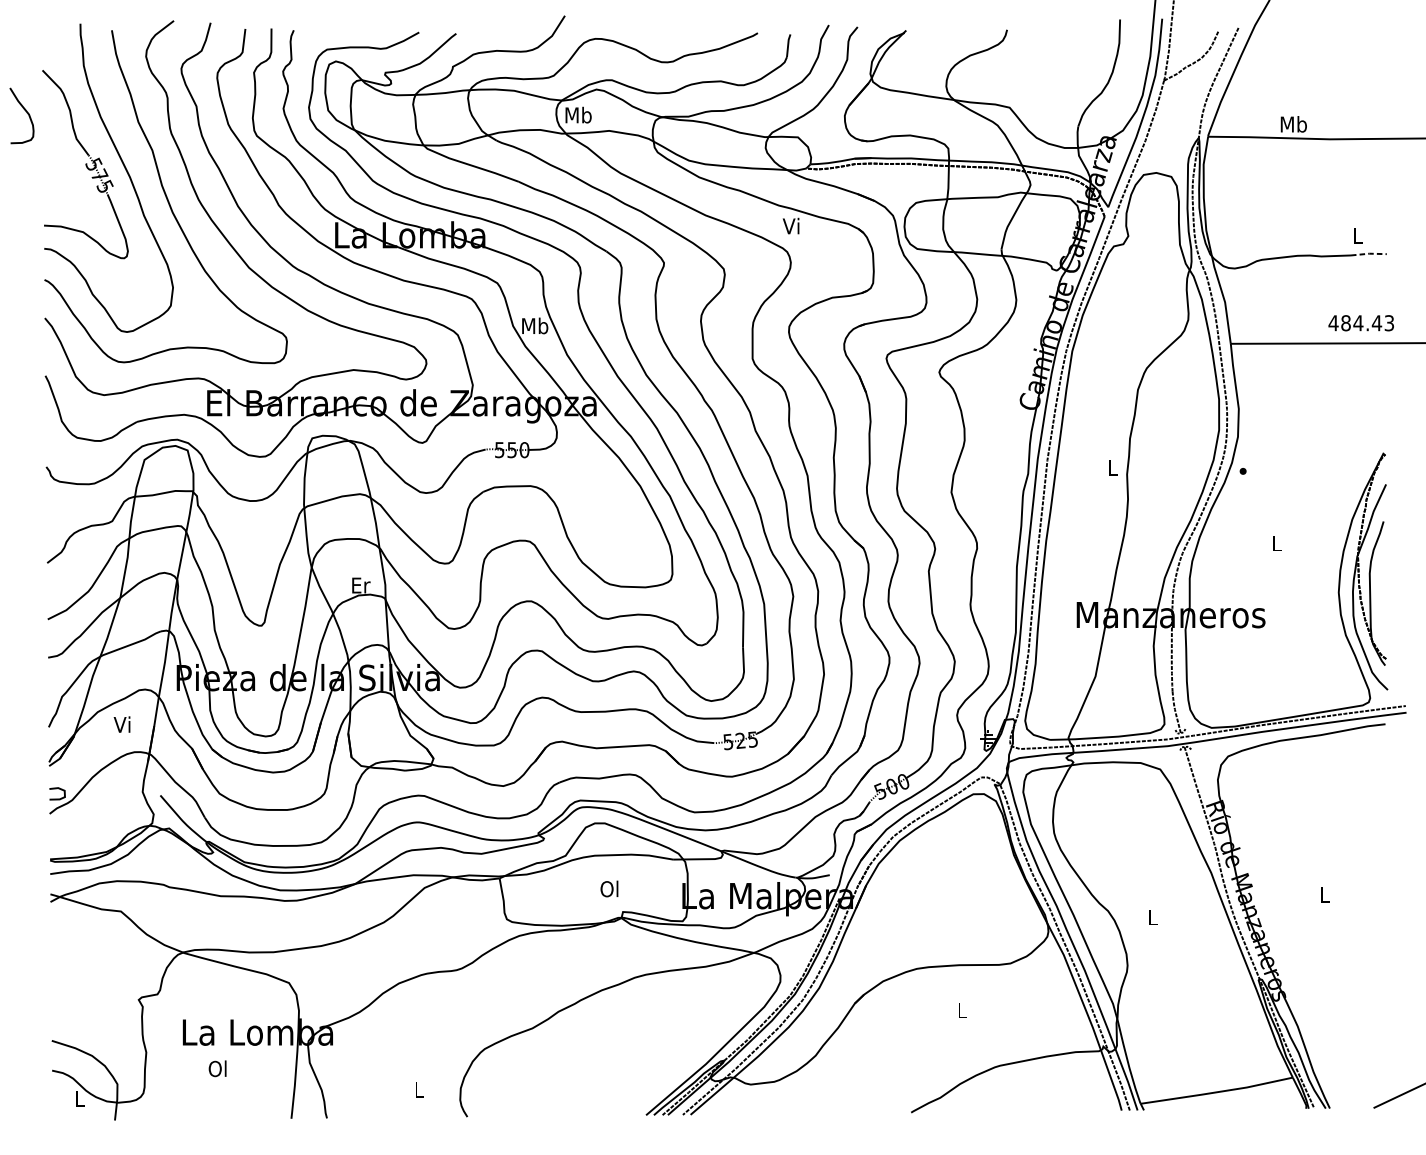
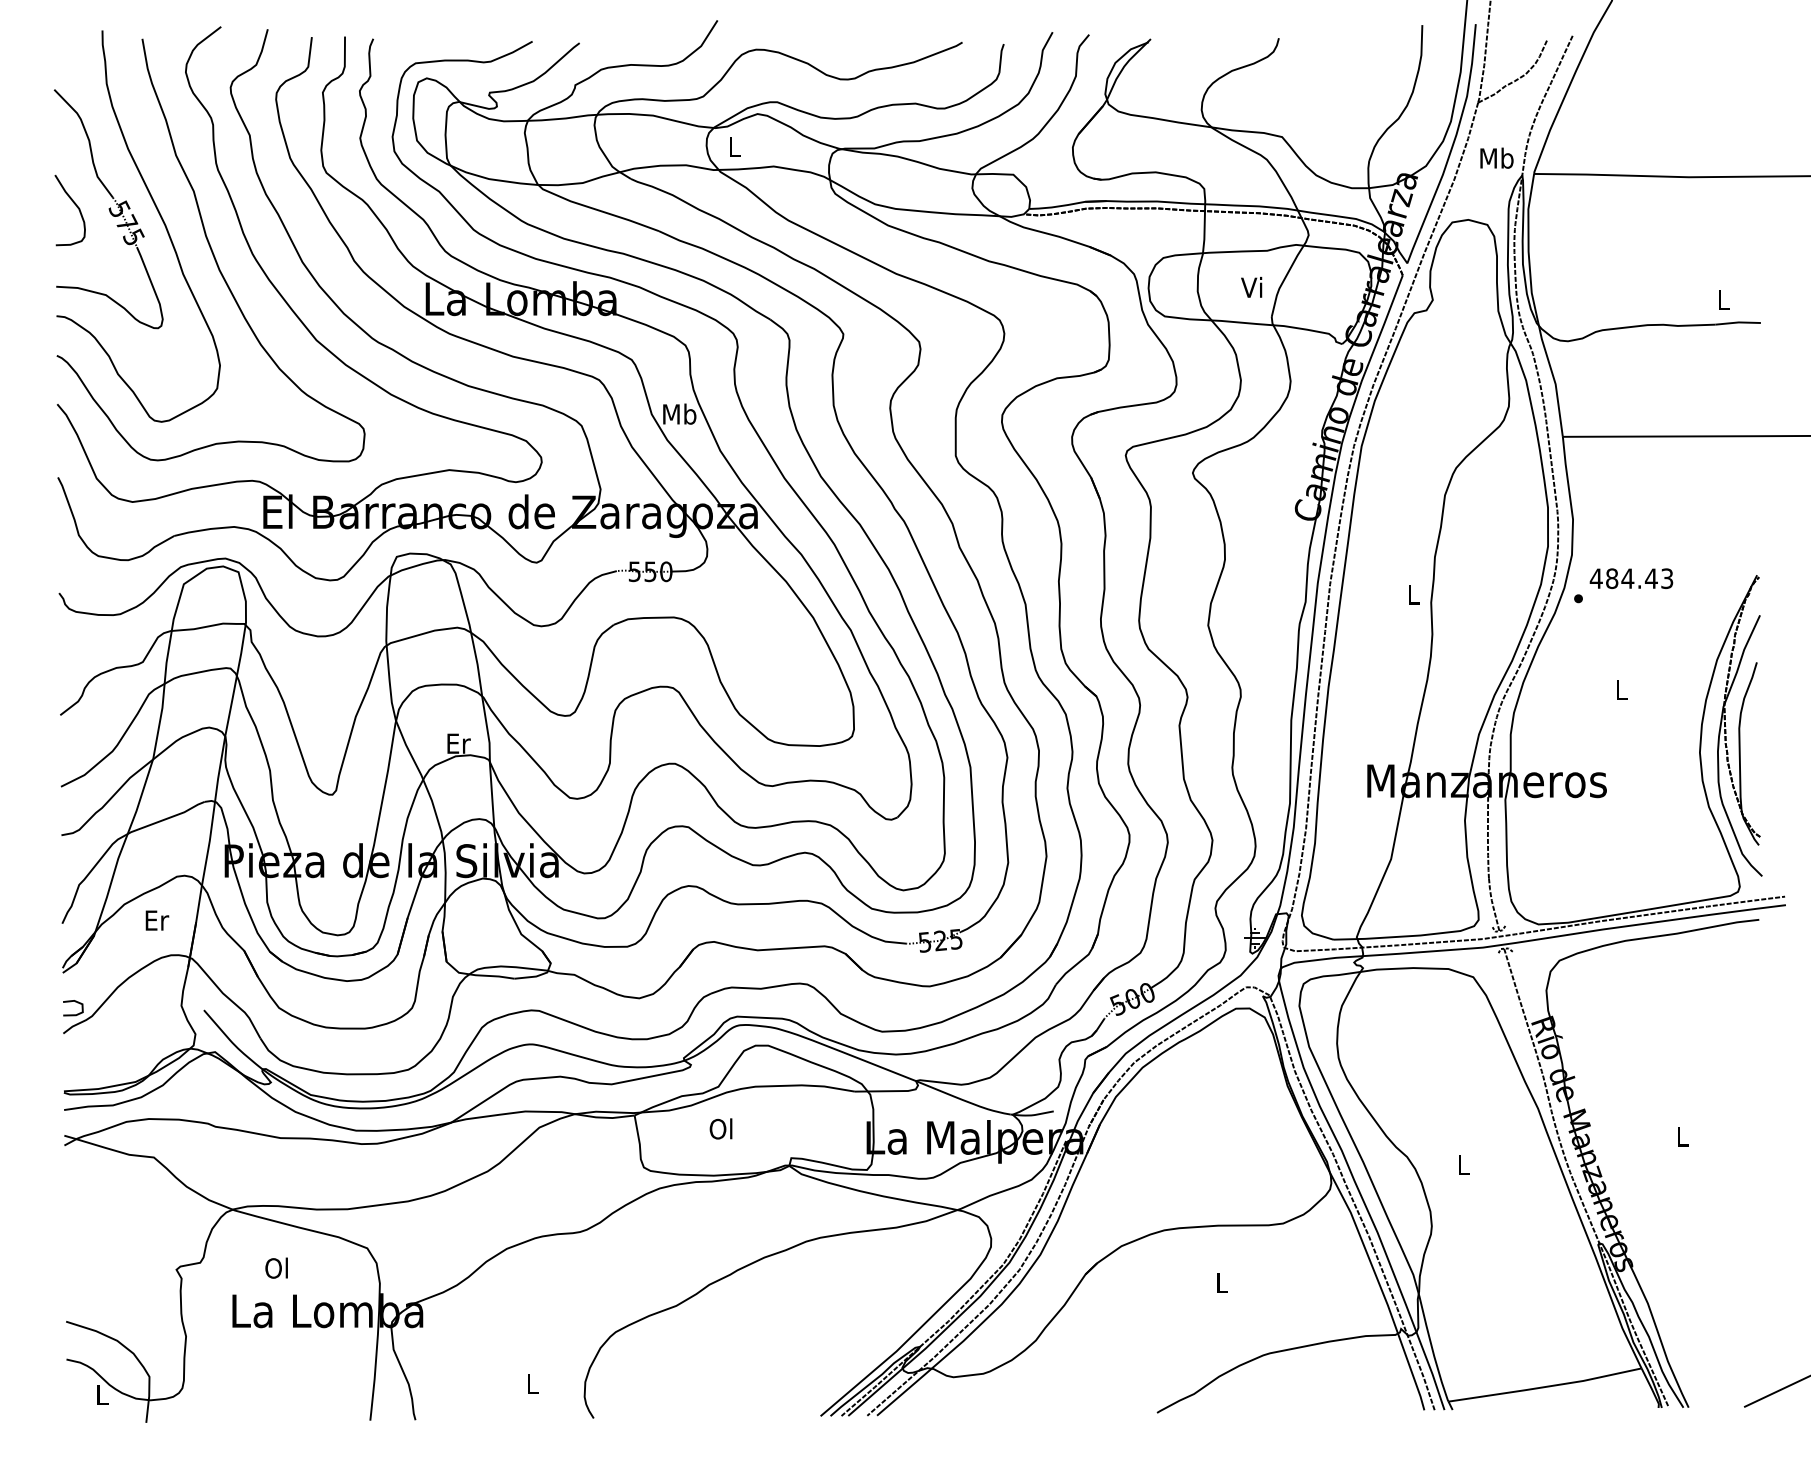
curve: (26, 113) -> (76, 207), moved
text: (578, 115) -> (734, 146), Mb -> L
text: (1293, 123) -> (1496, 157), moved
text: (790, 226) -> (1251, 287), moved
line: (1369, 253) -> (1738, 322), dashed -> solid
text: (1361, 323) -> (1631, 578), moved
text: (123, 724) -> (156, 919), Vi -> Er
text: (609, 888) -> (720, 1128), moved
text: (217, 1068) -> (276, 1267), moved

